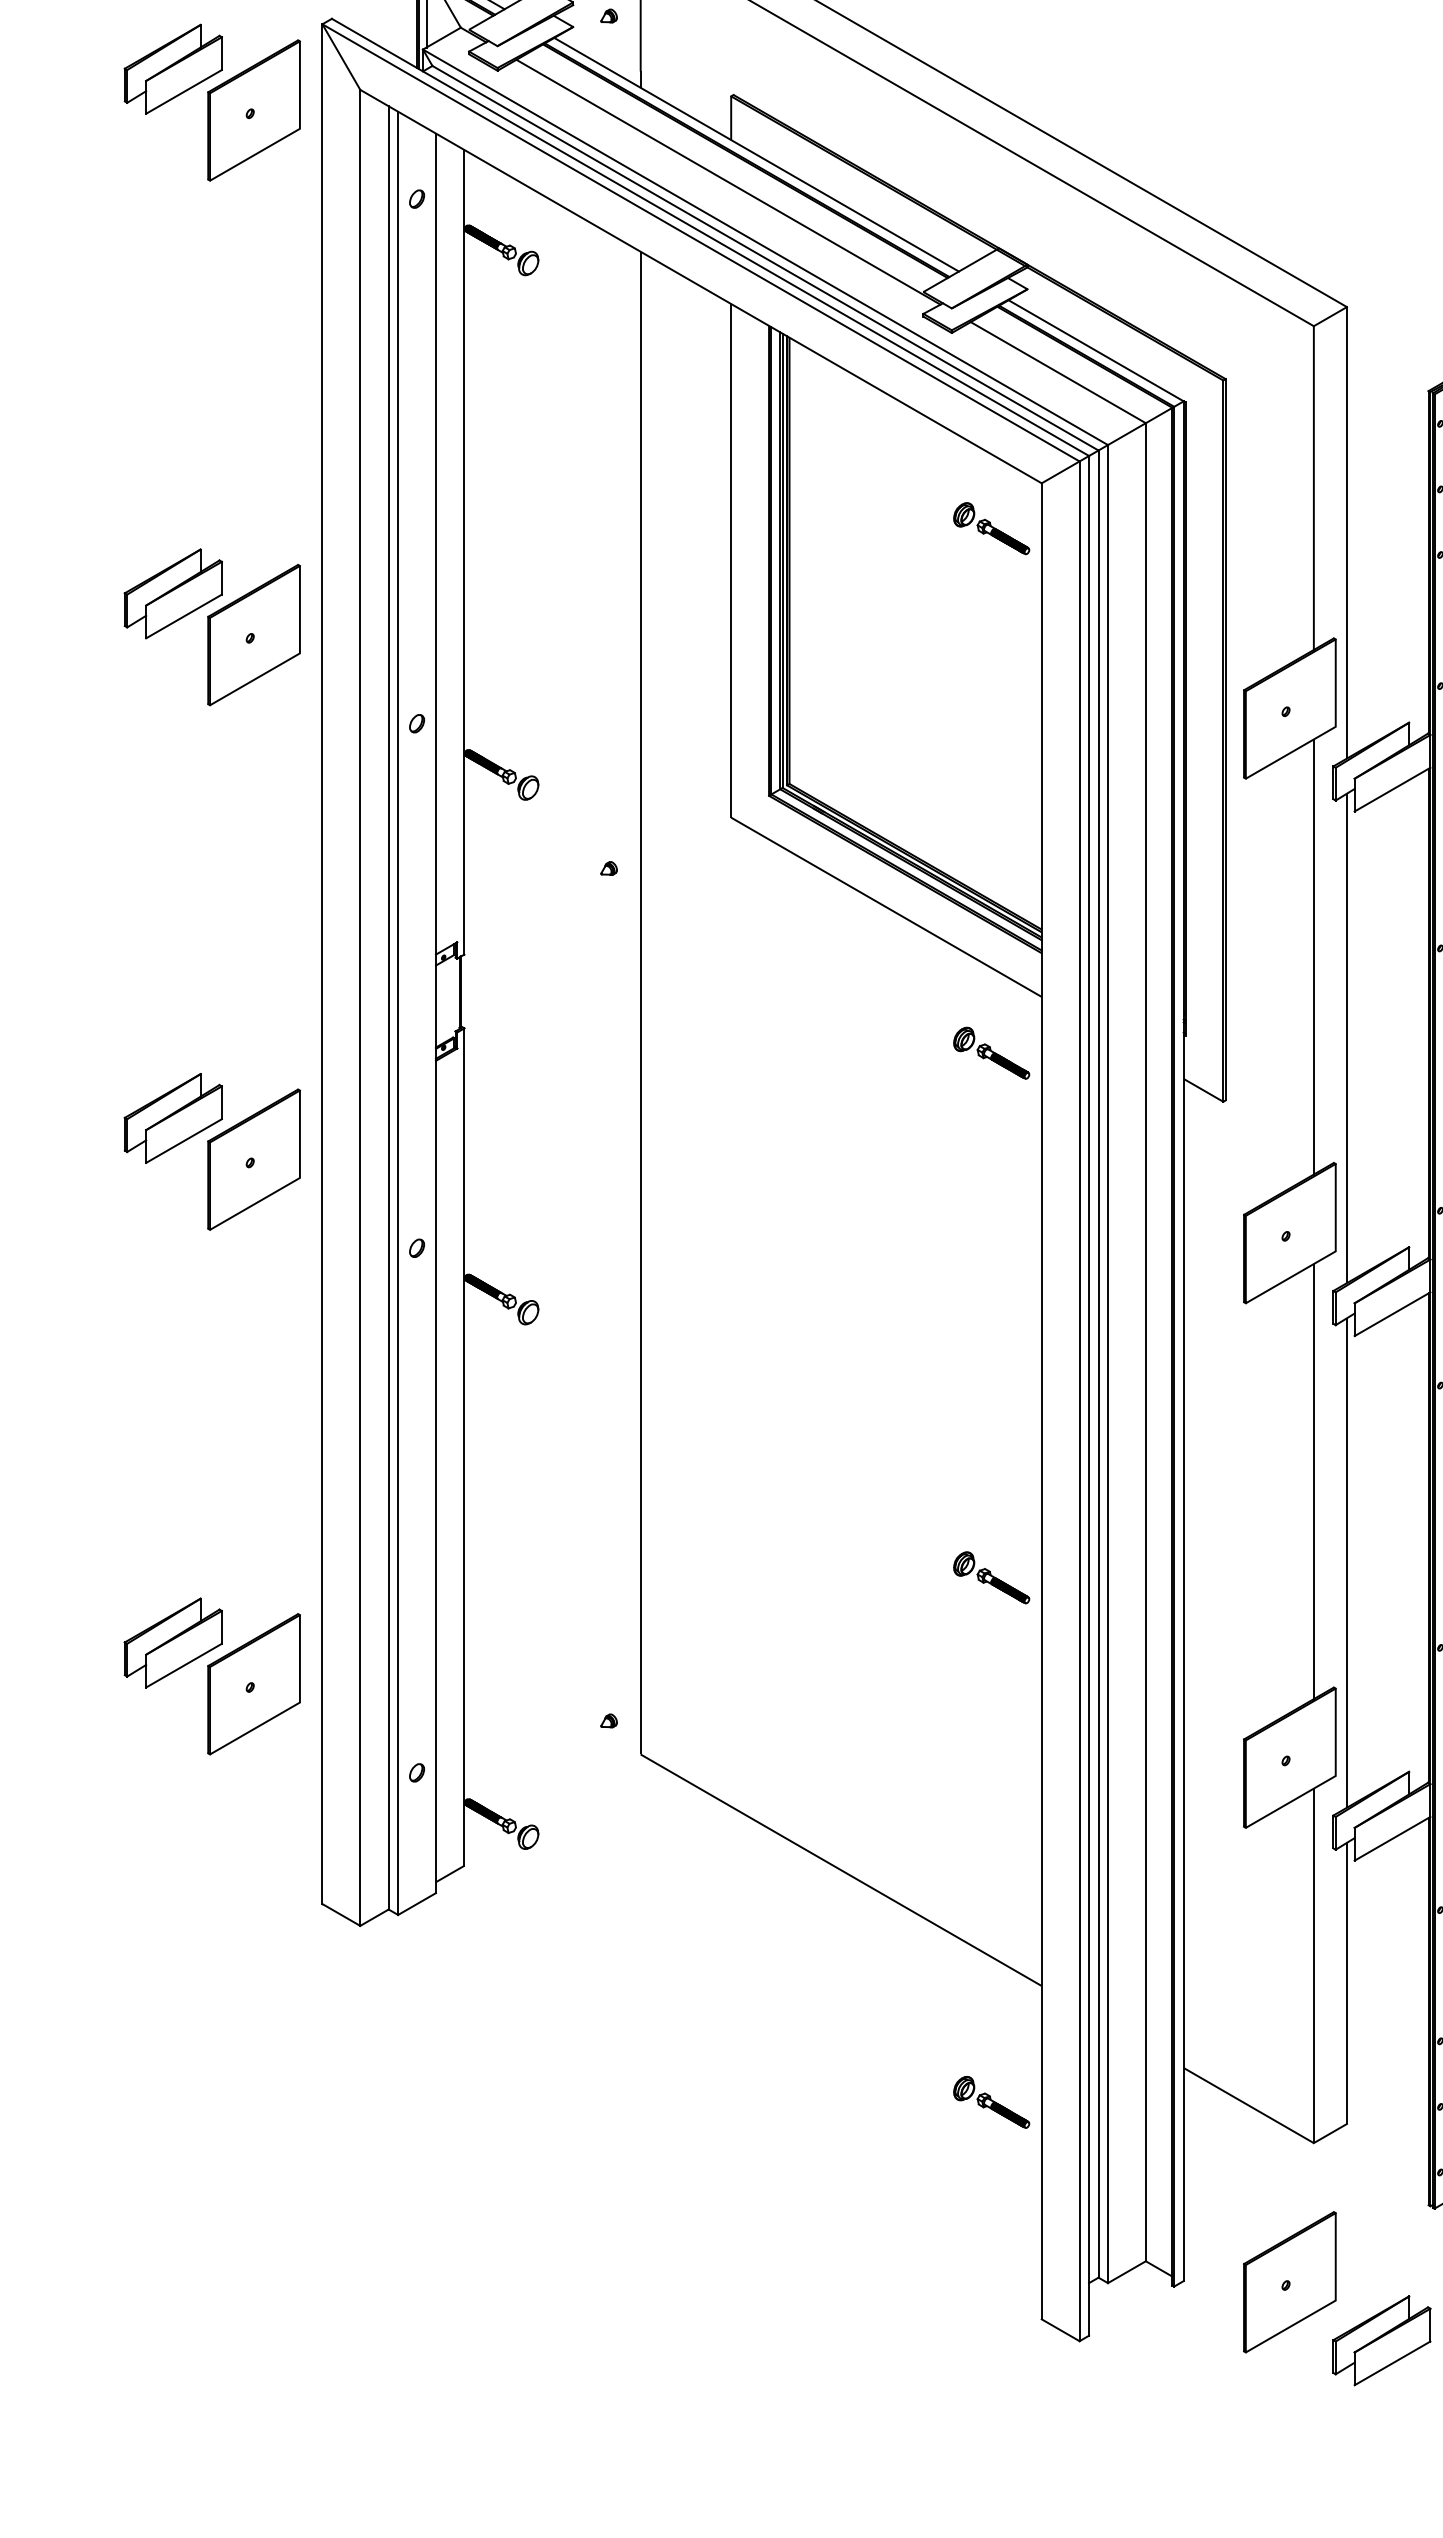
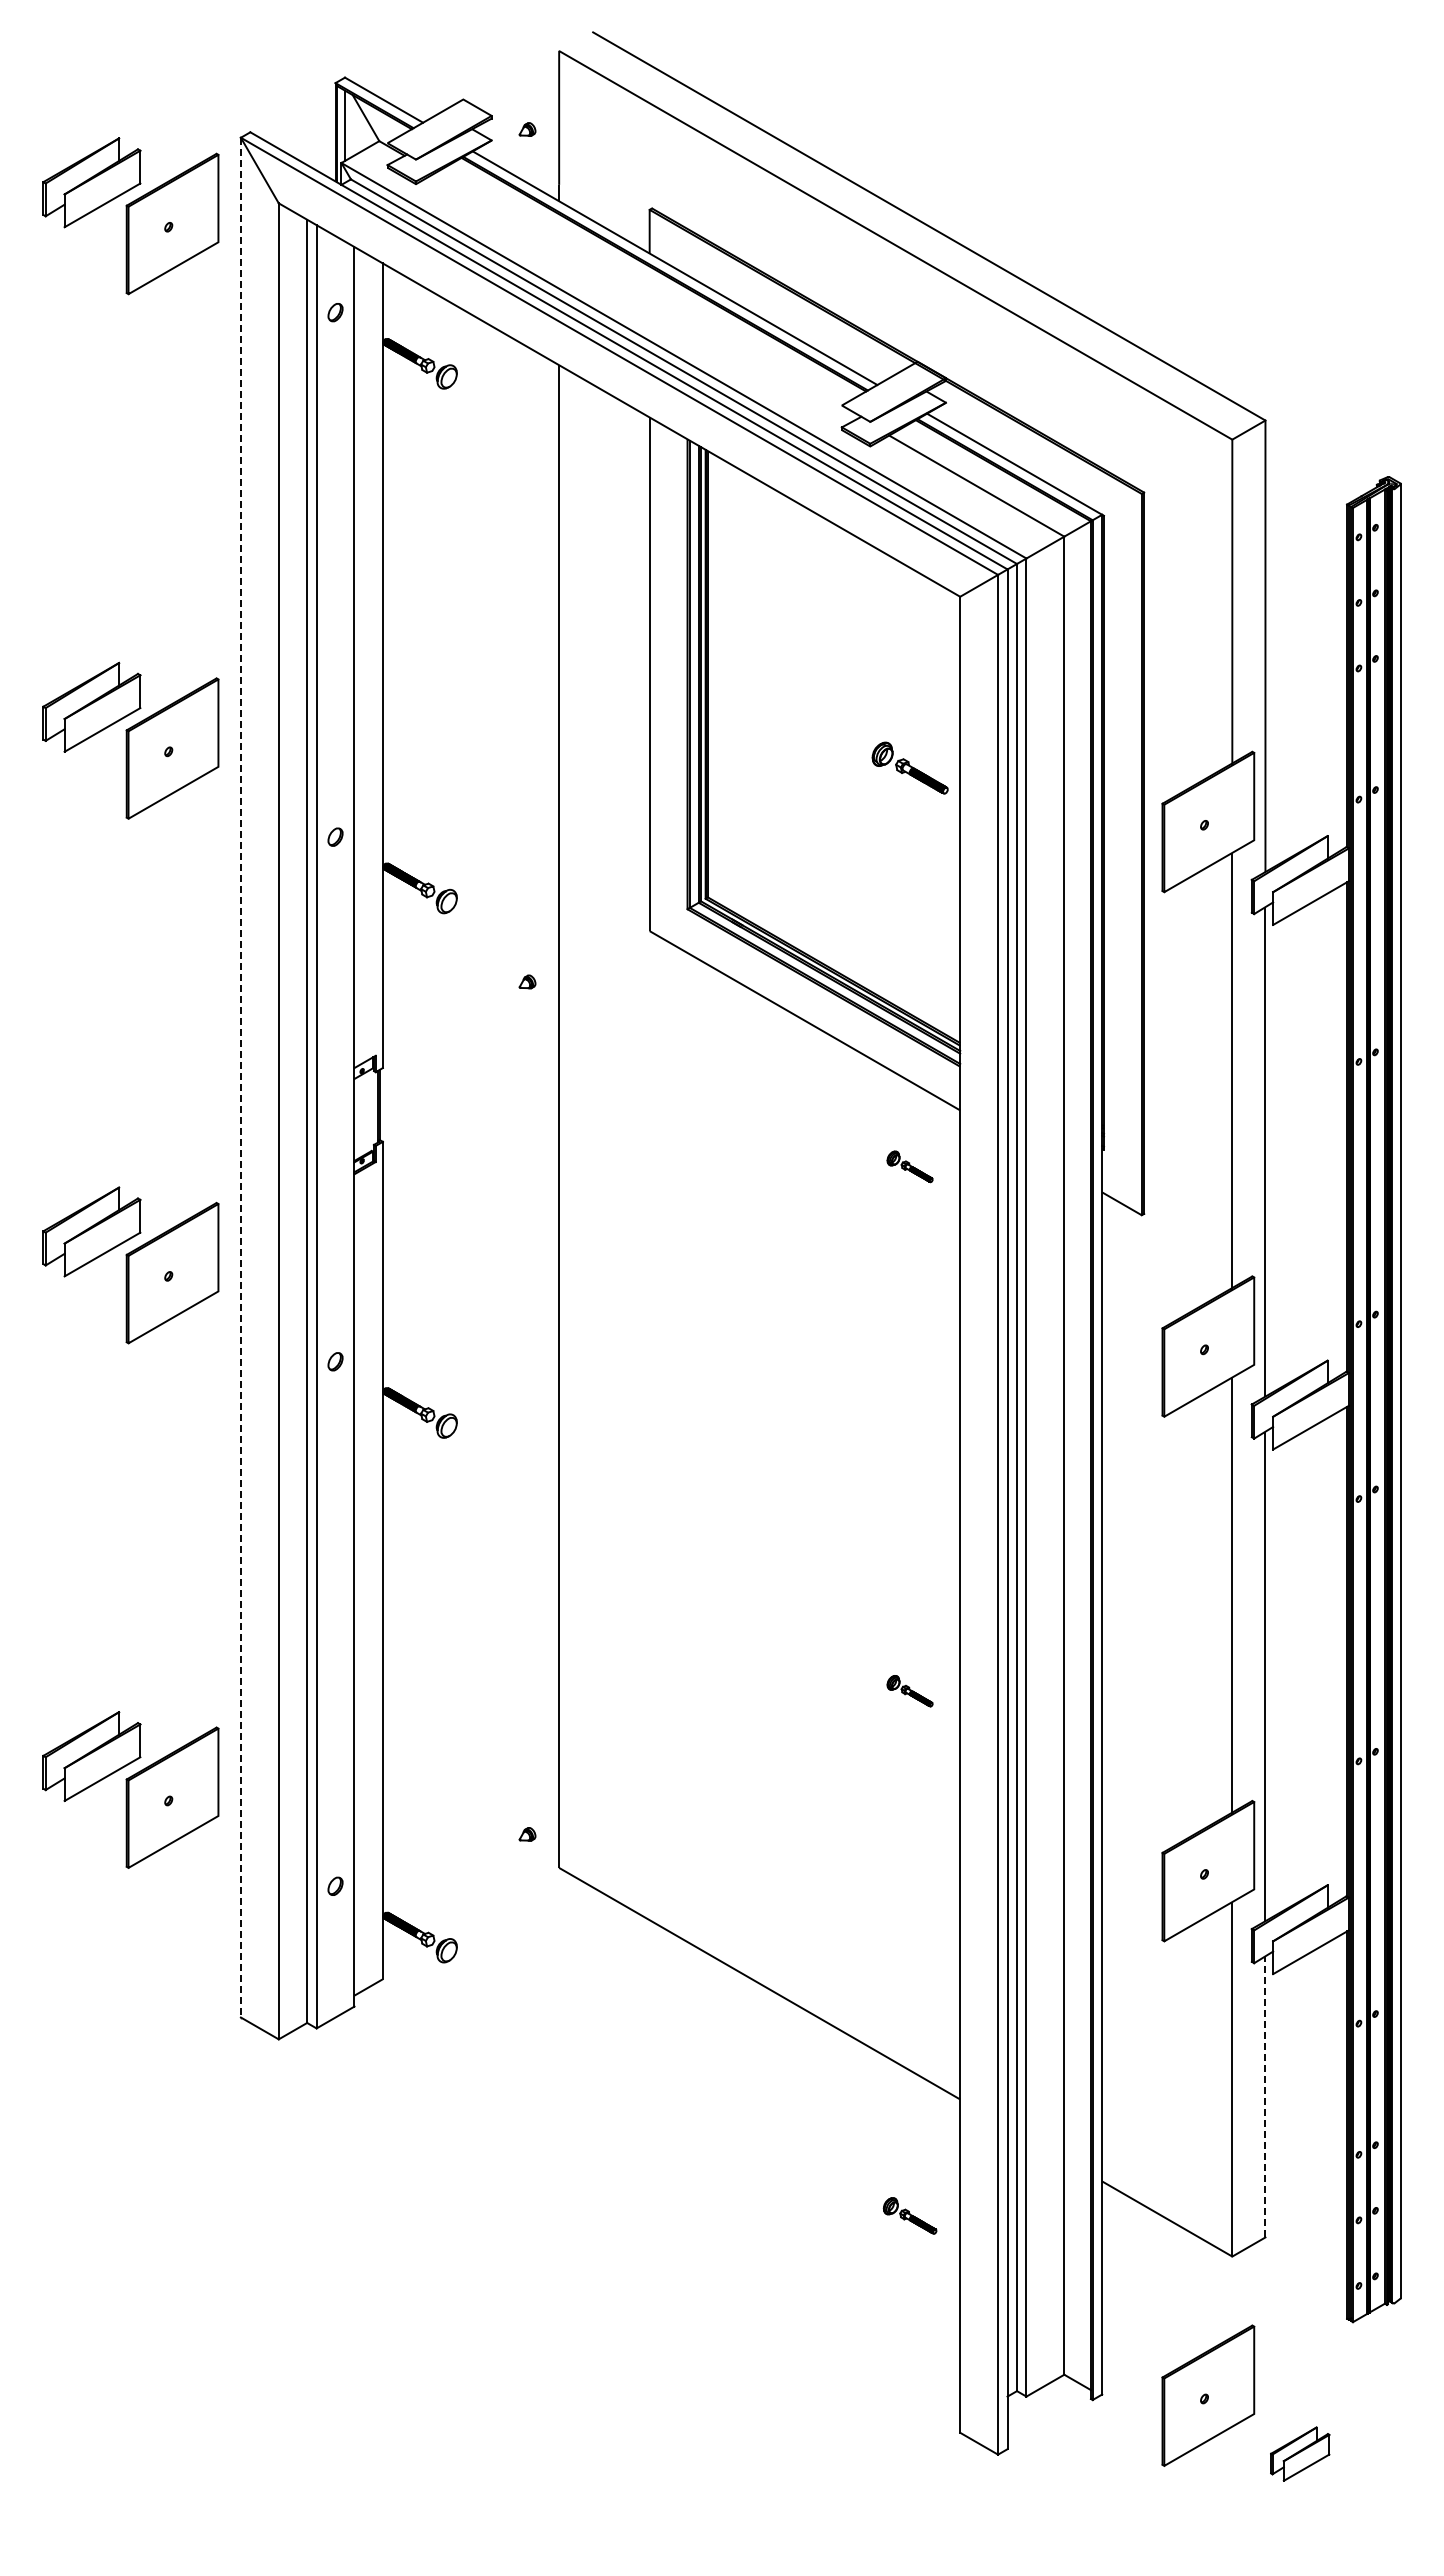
line: (728, 182) -> (646, 295), removed
part: (991, 528) -> (909, 767), moved
line: (322, 964) -> (240, 1077), solid -> dashed
part: (991, 1053) -> (909, 1166), size x0.6
part: (991, 1577) -> (909, 1690), size x0.6
line: (1347, 1983) -> (1265, 2096), solid -> dashed
part: (991, 2102) -> (909, 2215), size x0.7
part: (1381, 2340) -> (1299, 2453), size x0.6

